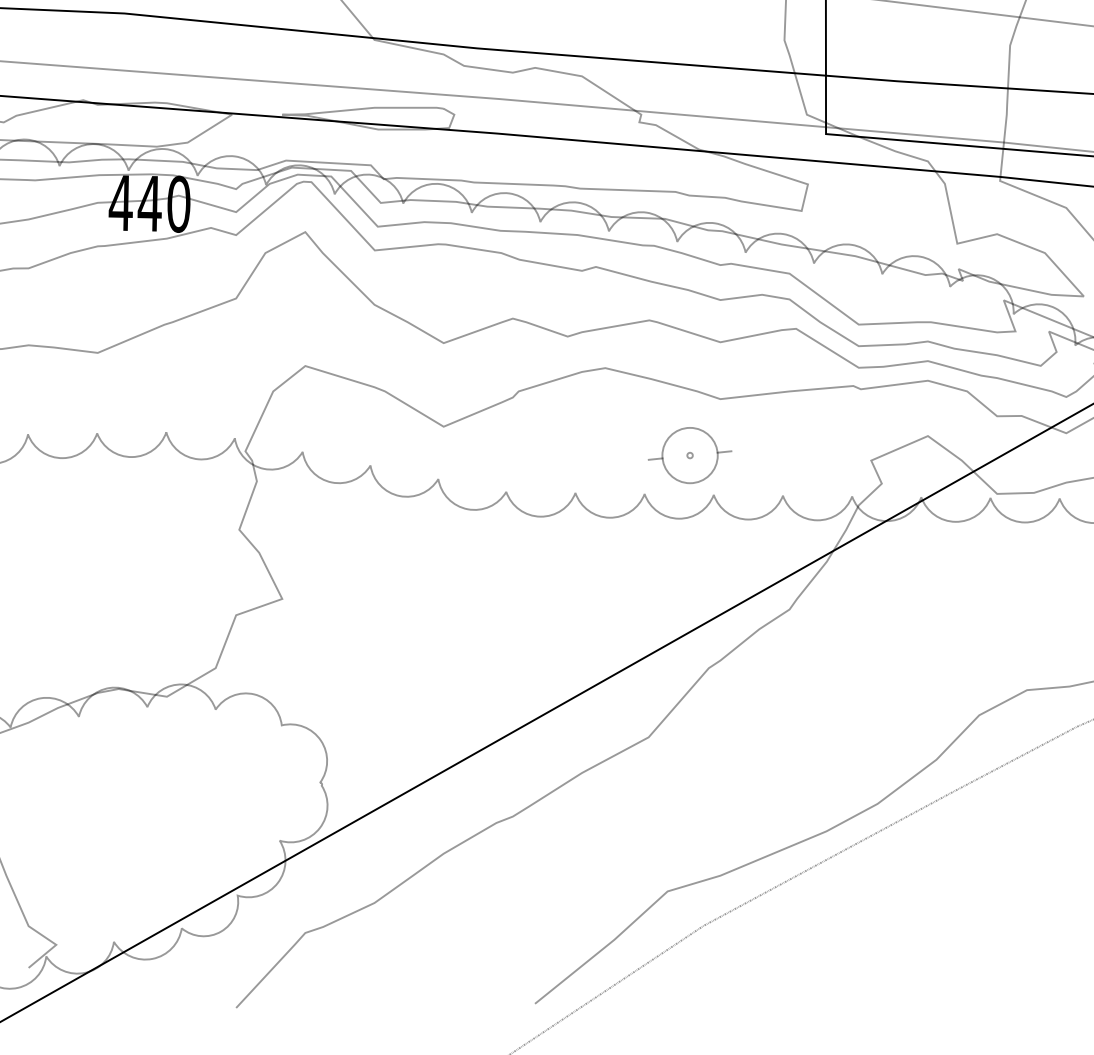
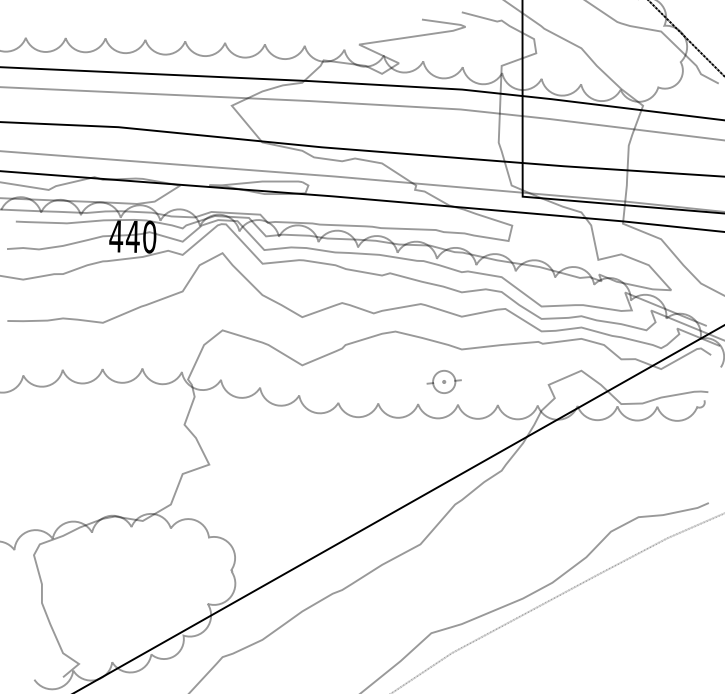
part: (688, 454) -> (443, 381), size x0.7

